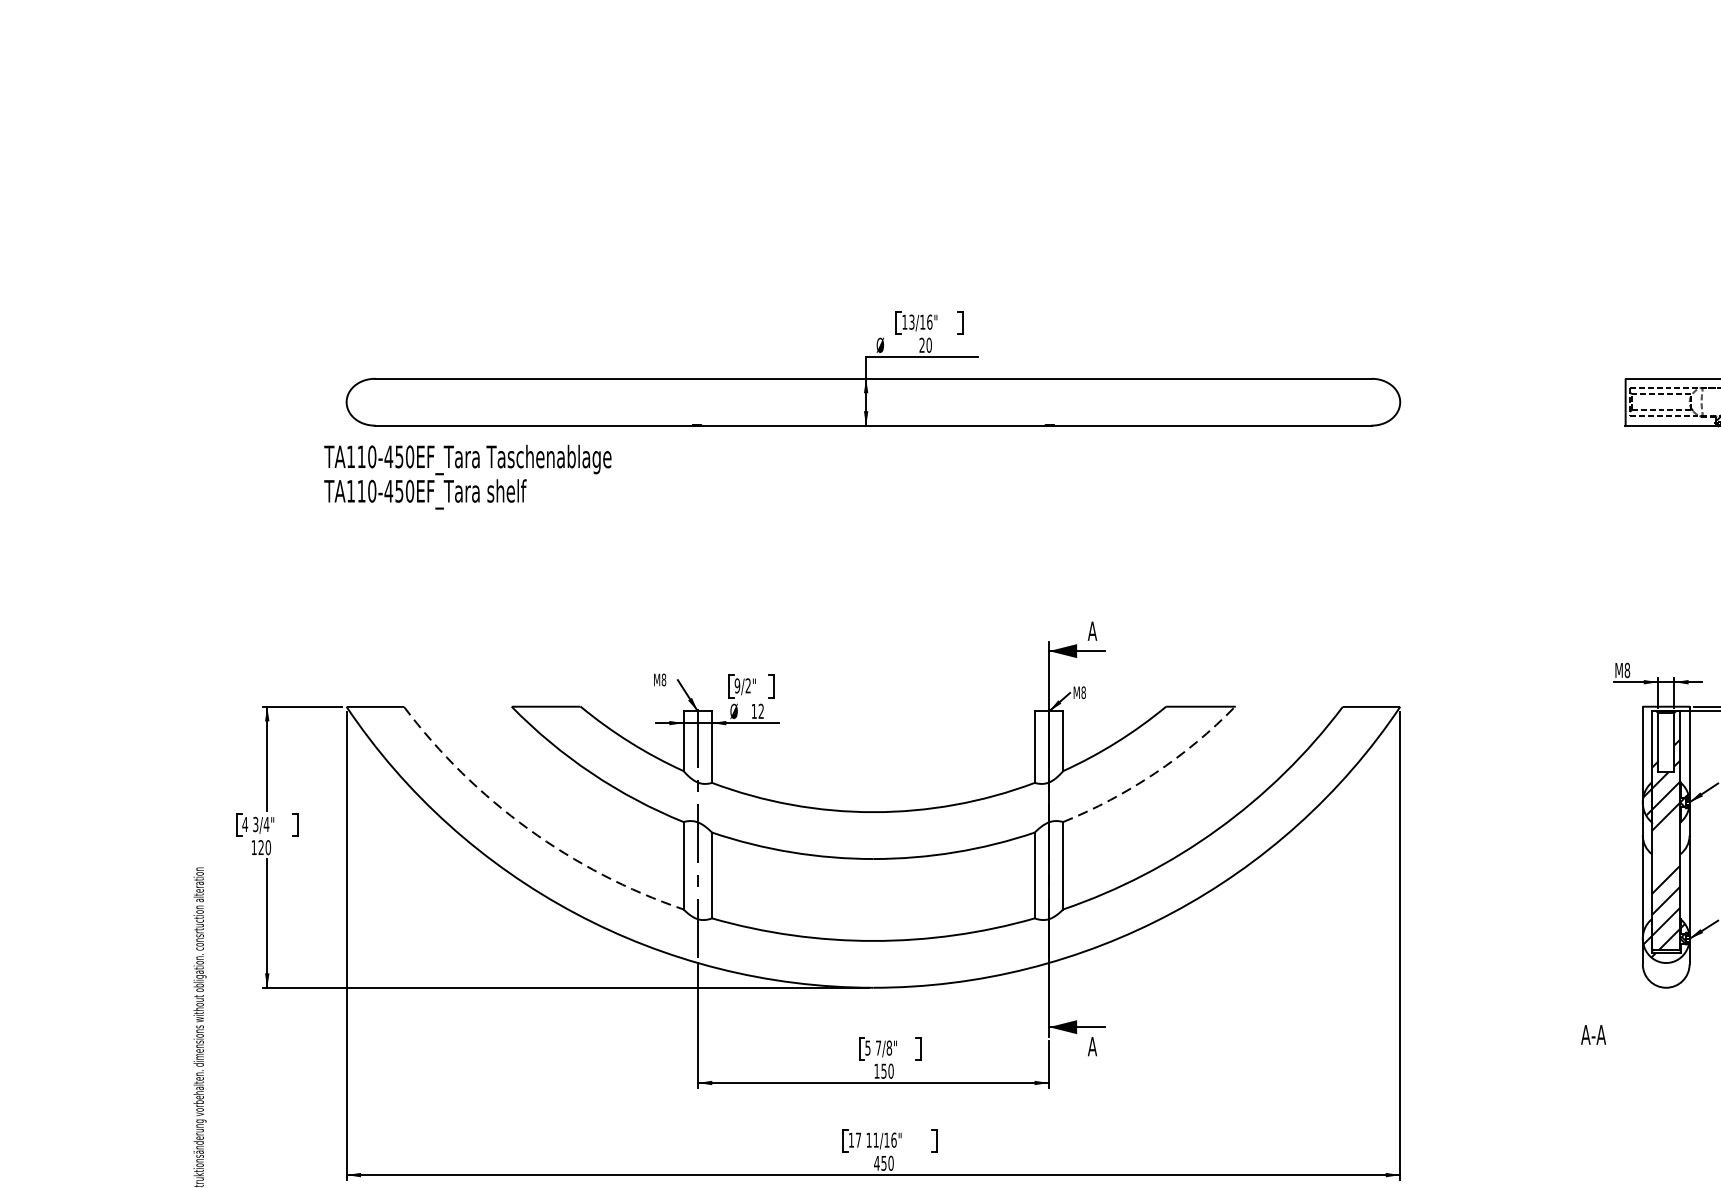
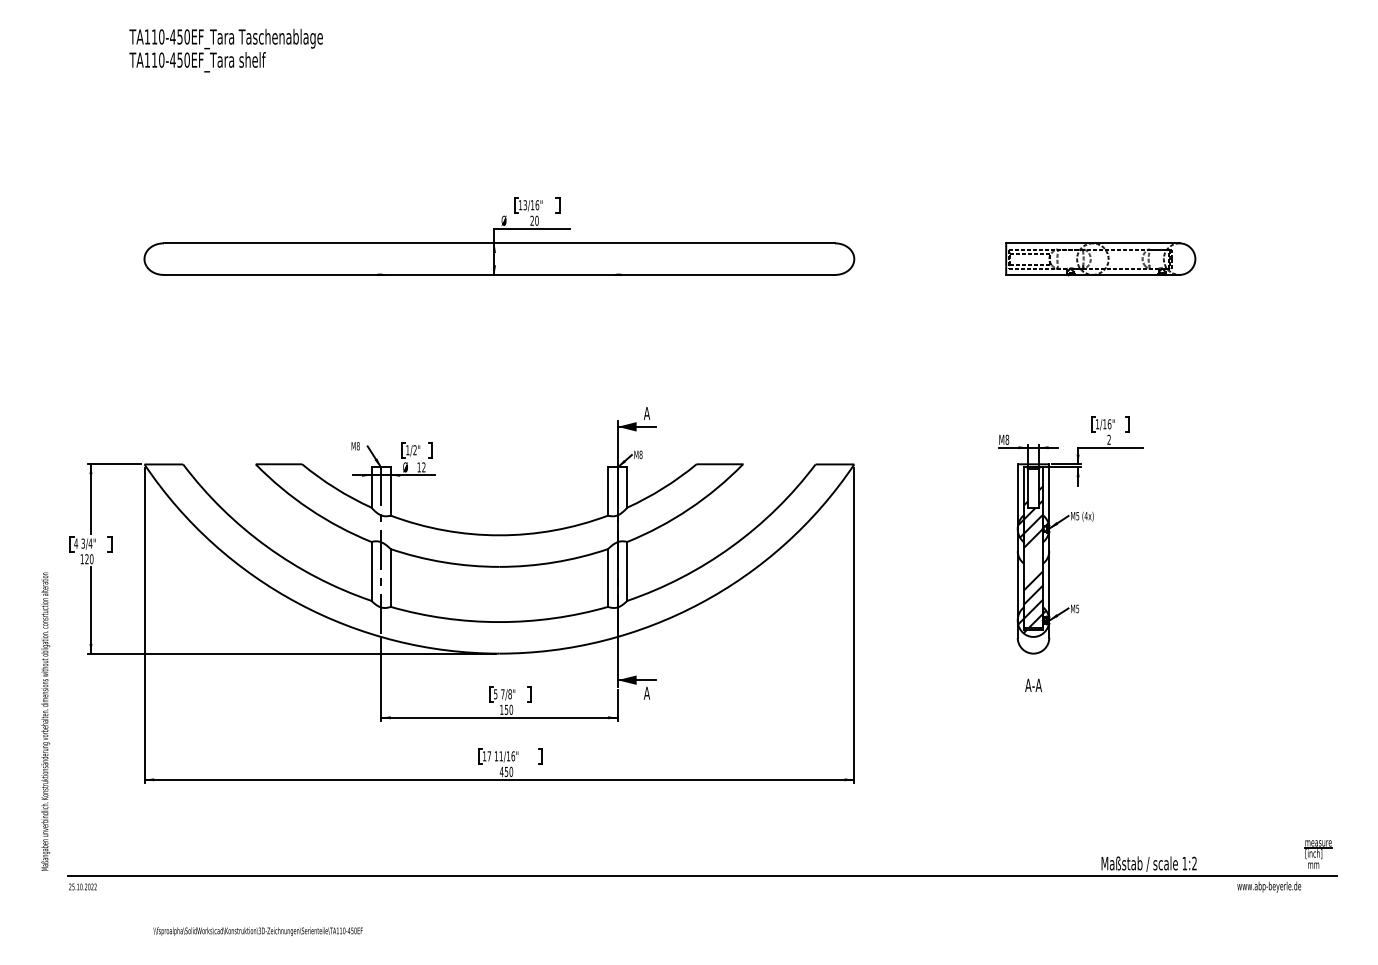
text: (466, 476) -> (225, 50), moved
text: (737, 686) -> (407, 450), 9/2" -> 1/2"
arc: (1155, 773) -> (689, 509), dashed -> solid
arc: (529, 828) -> (267, 546), dashed -> solid
text: (1593, 1033) -> (1033, 684), moved

